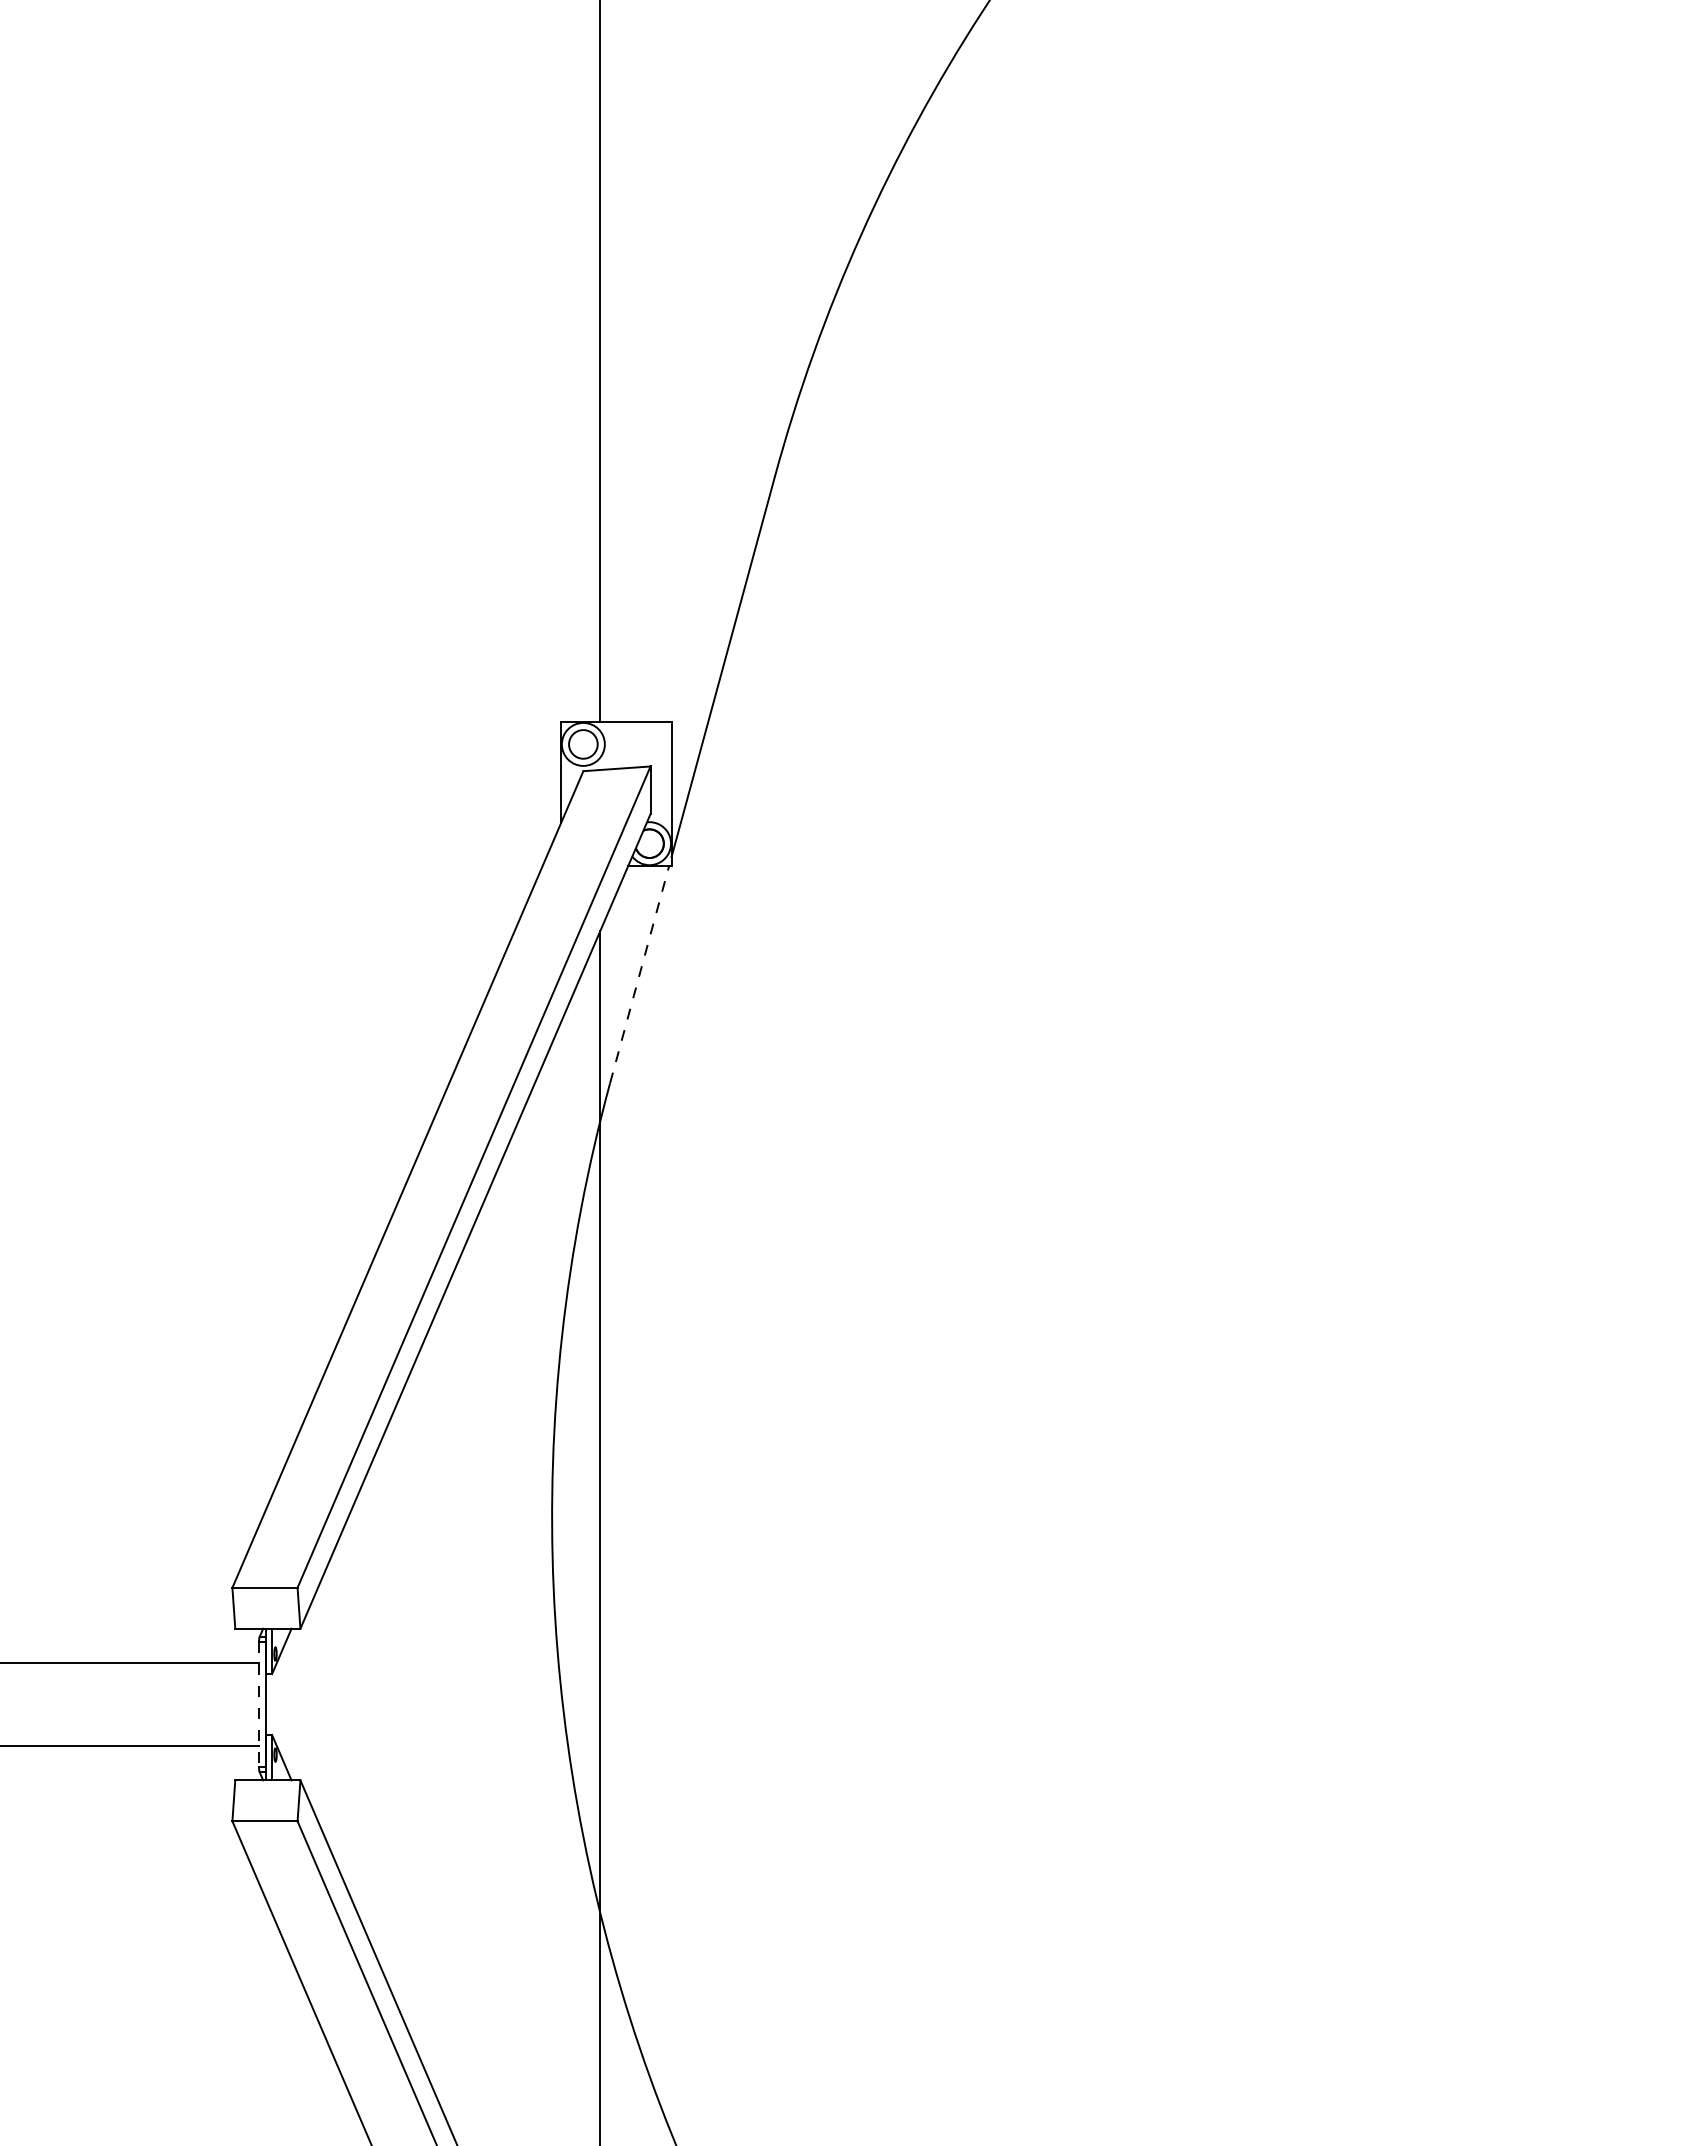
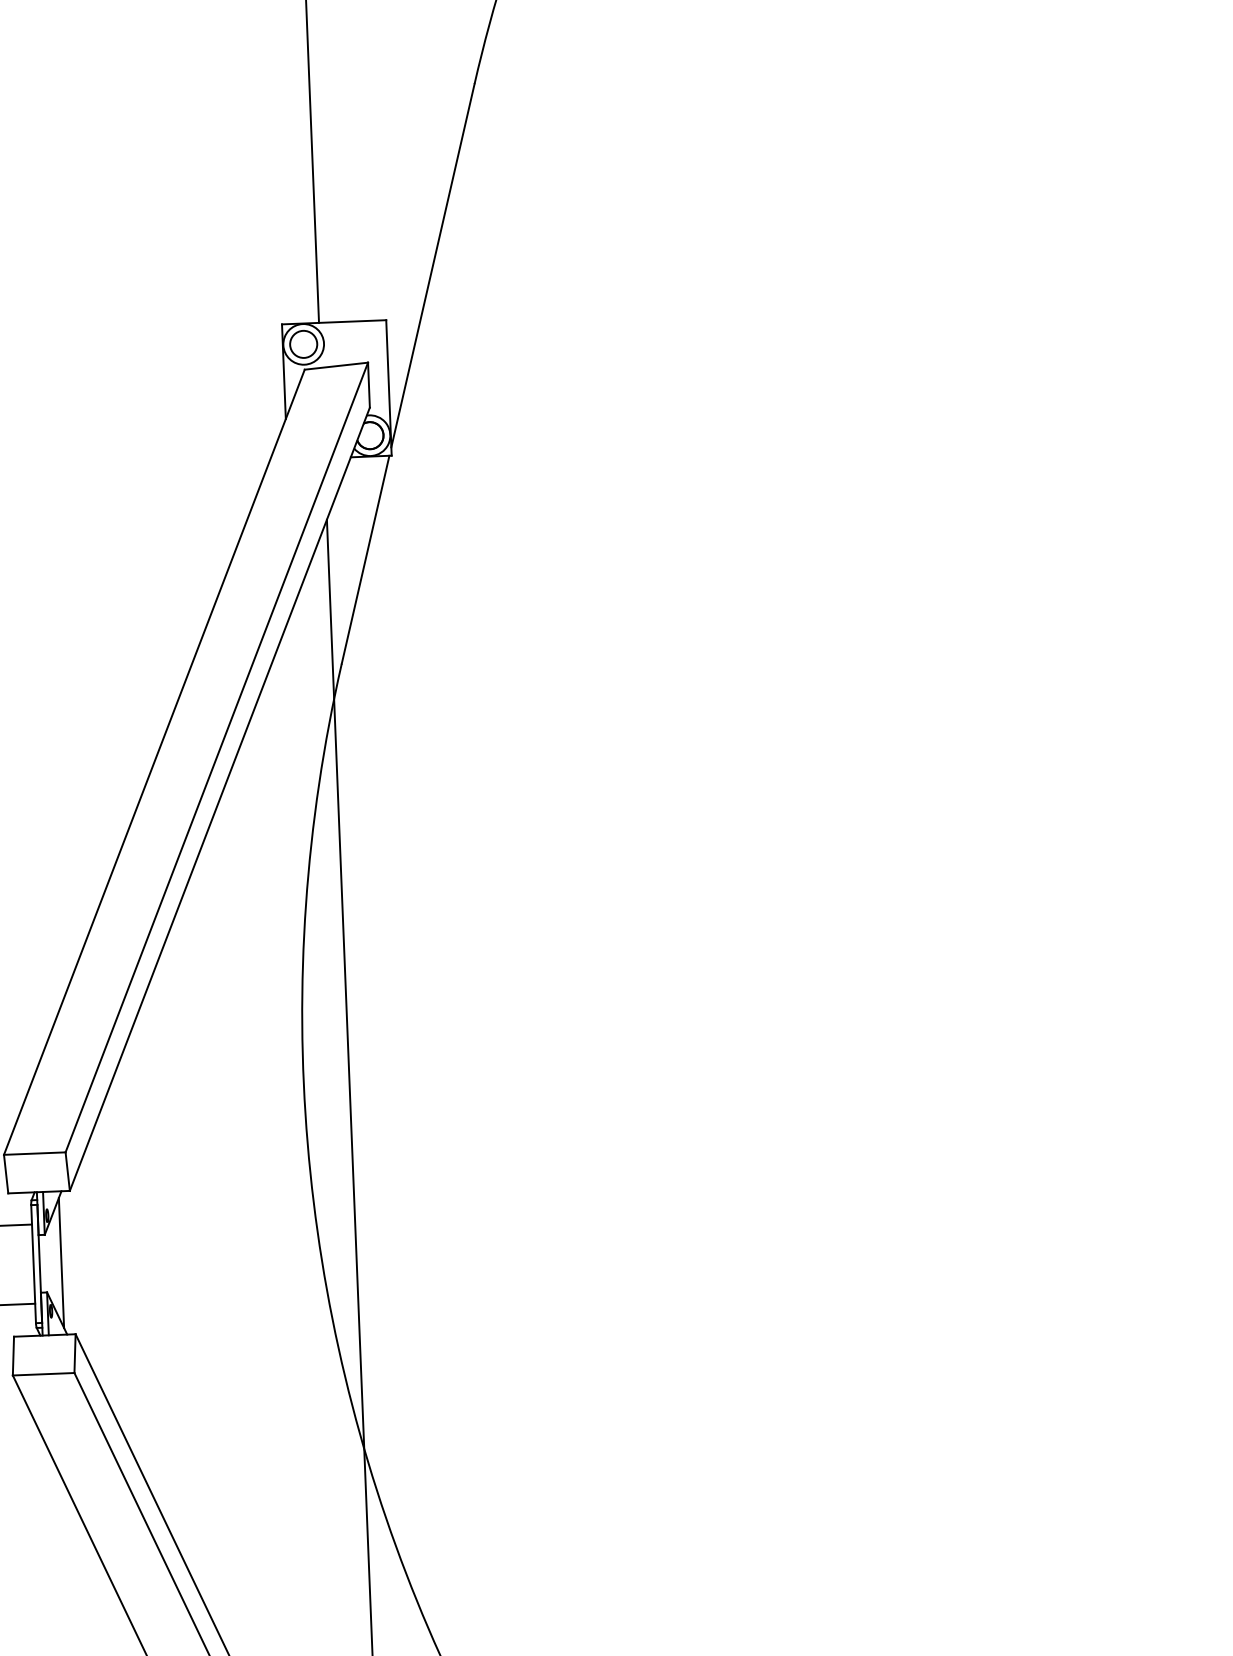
line: (639, 974) -> (365, 559), dashed -> solid
line: (288, 1704) -> (61, 1262), added
line: (259, 1705) -> (34, 1265), dashed -> solid

